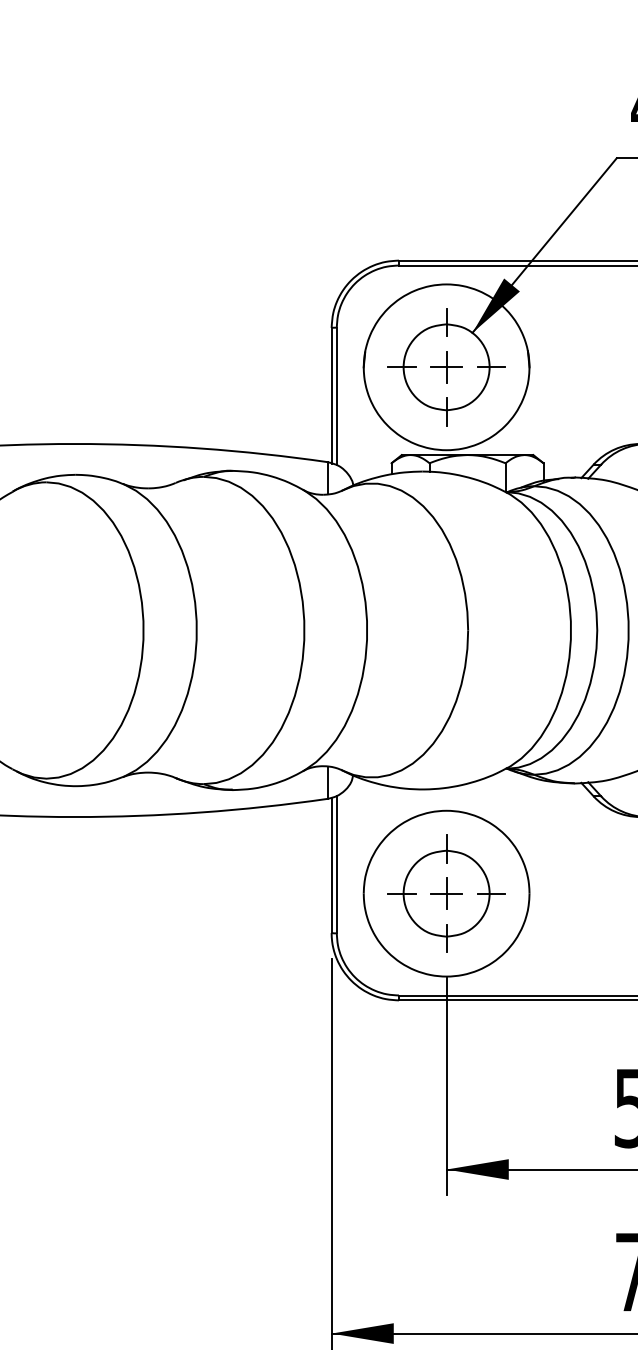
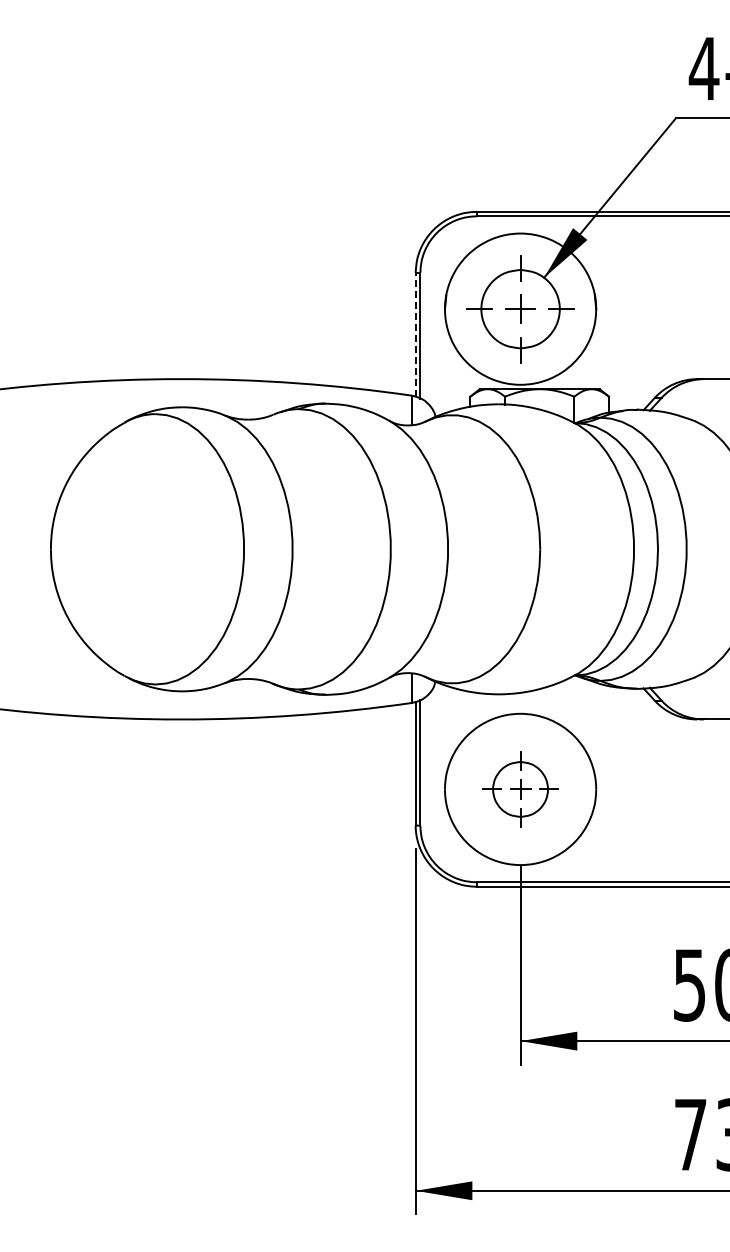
line: (331, 396) -> (415, 335), solid -> dashed
part: (446, 893) -> (520, 789), size x0.7

